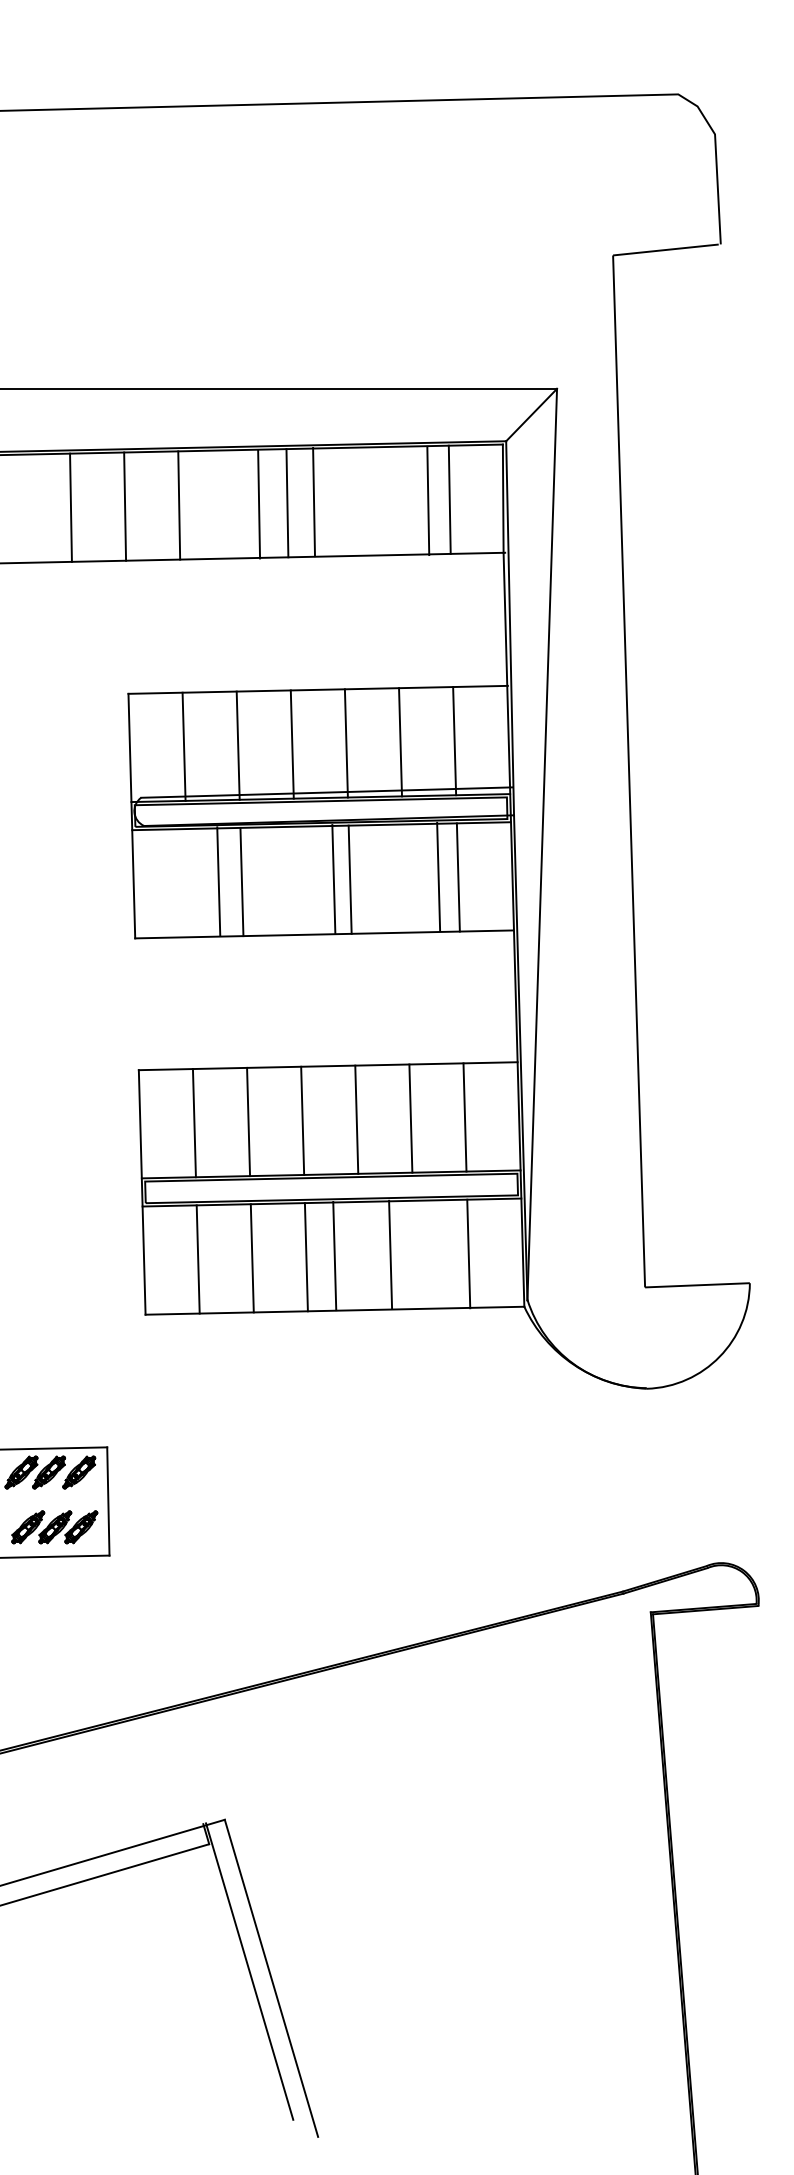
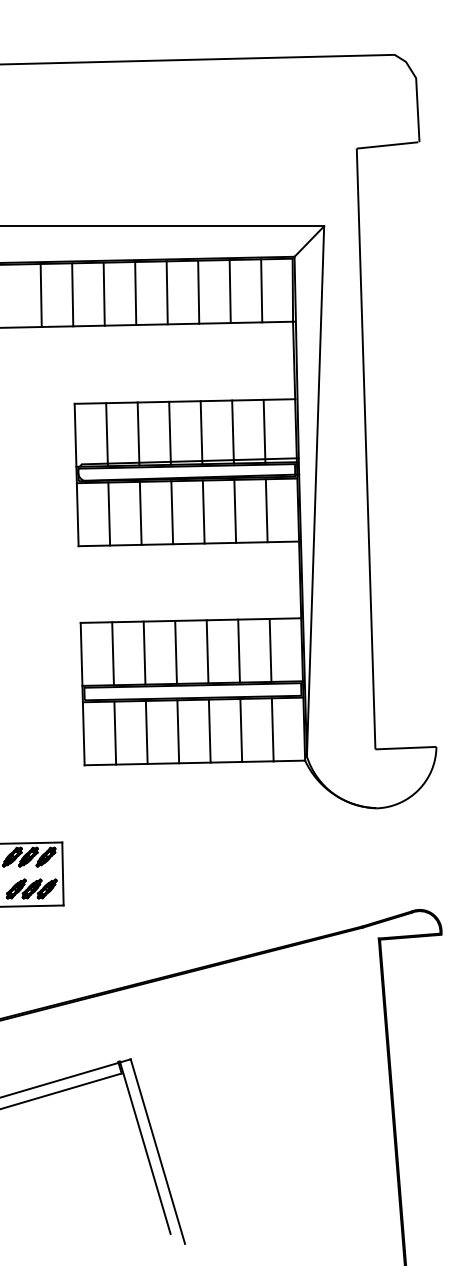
line: (313, 500) -> (198, 291), moved
line: (427, 500) -> (229, 291), moved
line: (258, 504) -> (135, 293), moved
line: (439, 875) -> (235, 510), moved
line: (334, 878) -> (172, 512), moved
line: (219, 880) -> (109, 513), moved
line: (390, 1253) -> (241, 729), moved
line: (334, 1254) -> (209, 730), moved

